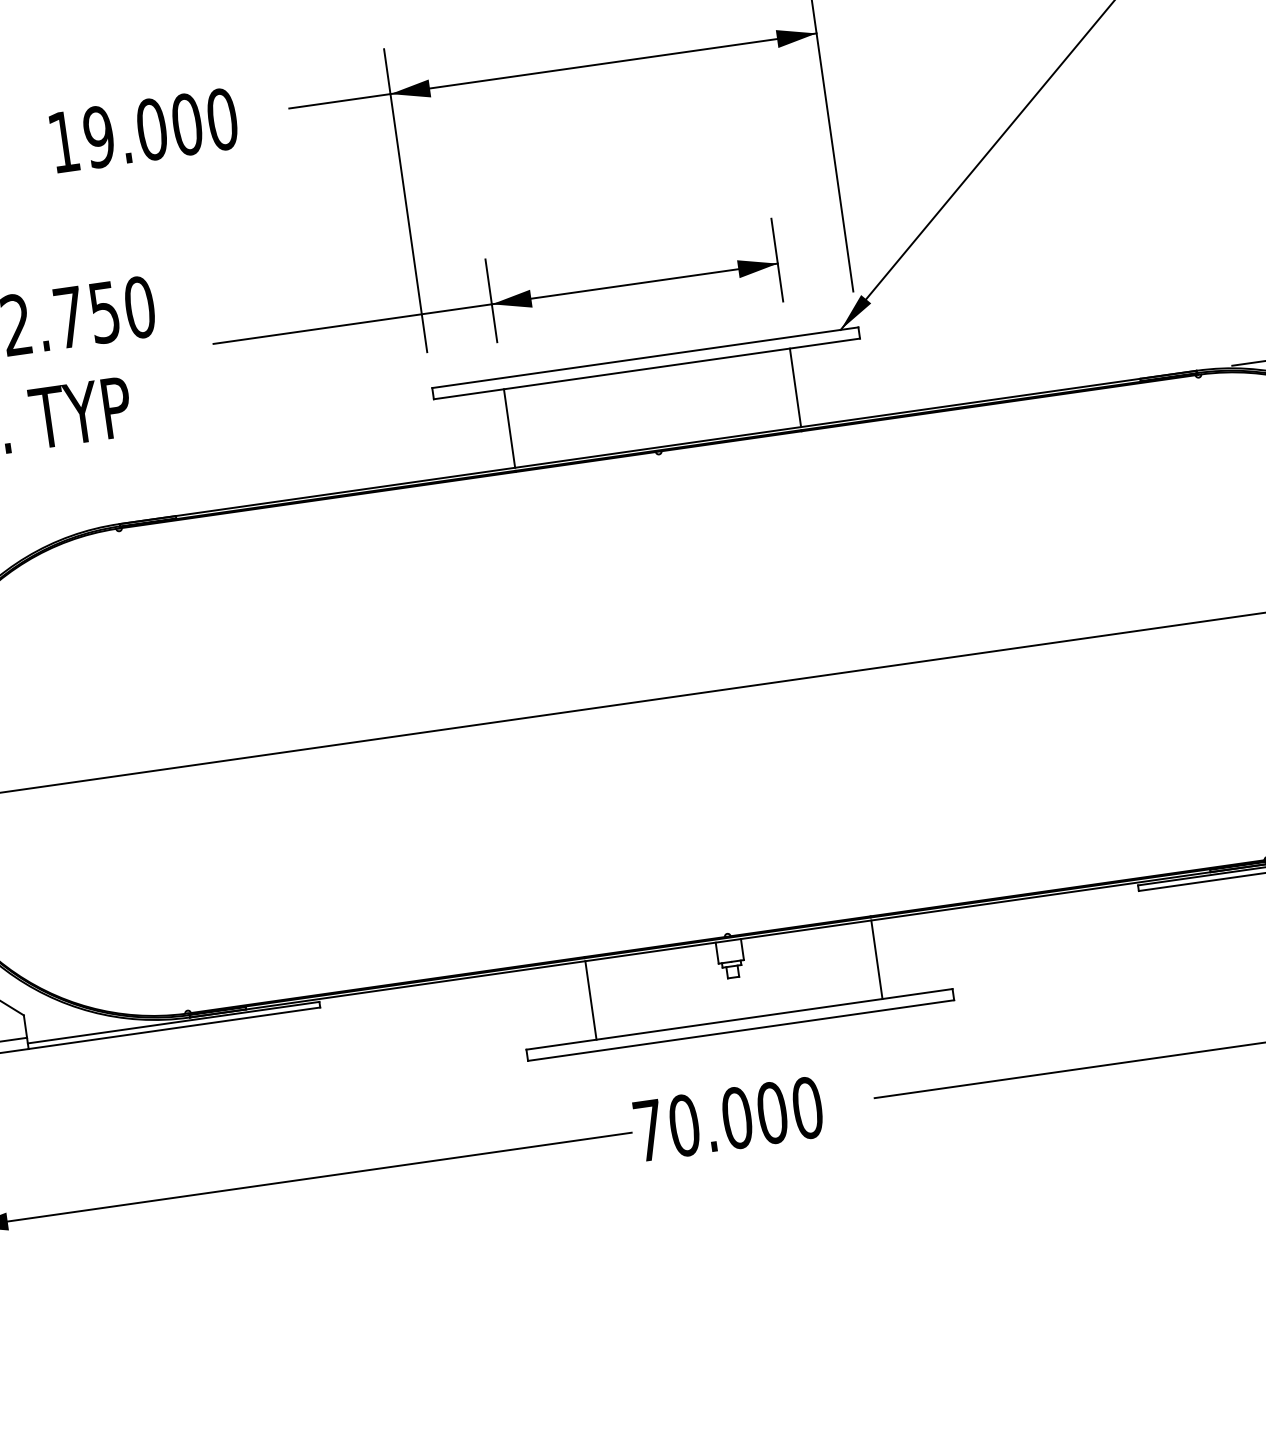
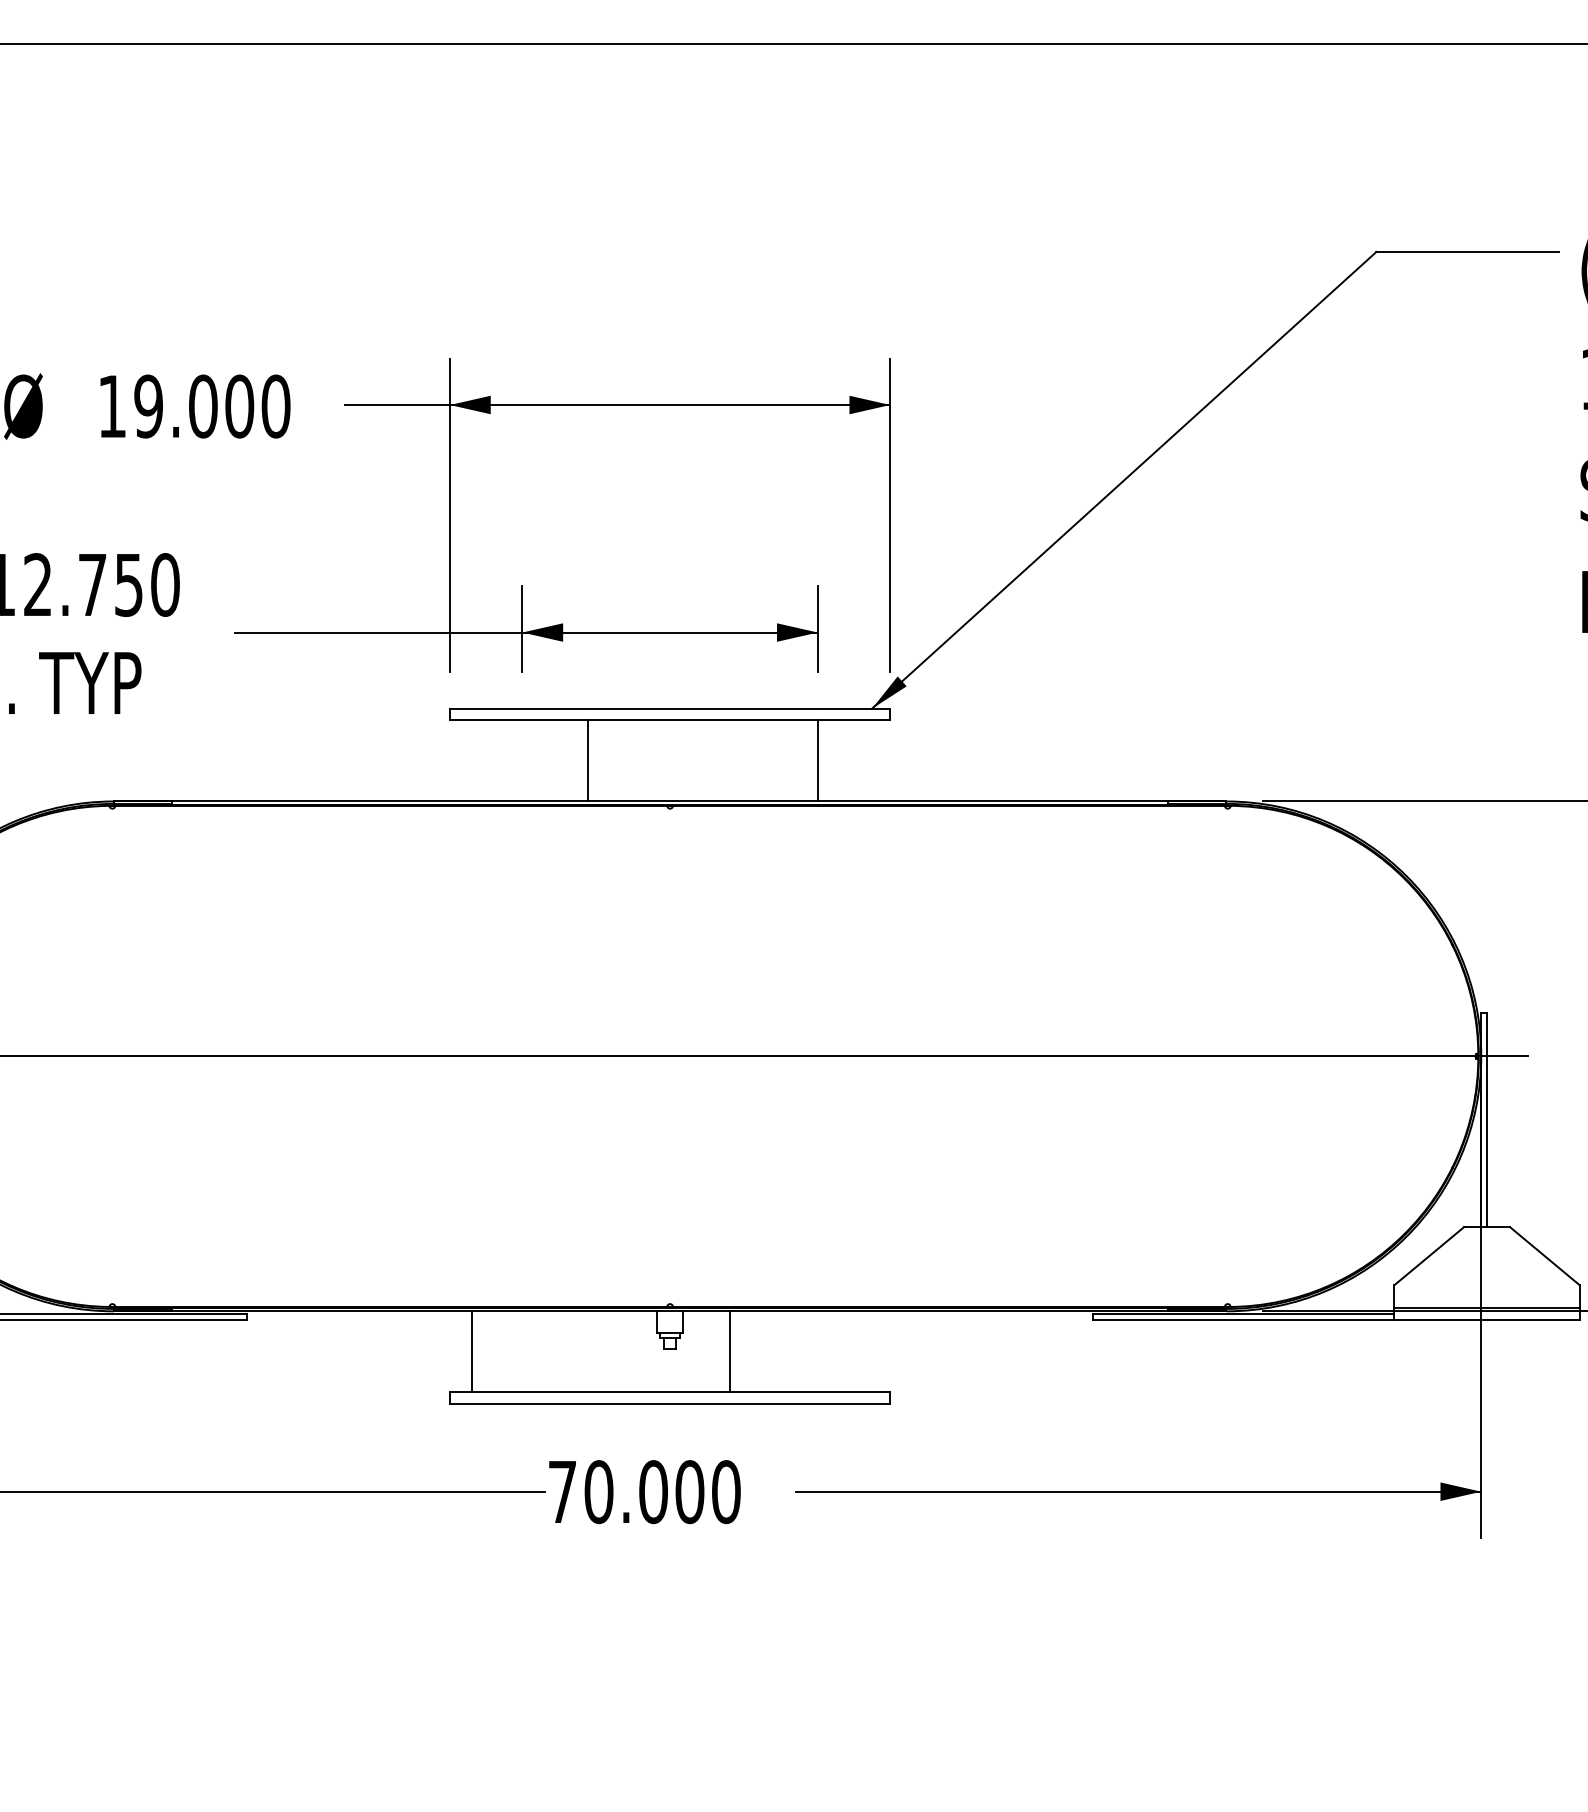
line: (509, 428) -> (588, 760), moved
line: (876, 959) -> (729, 1351), moved
line: (591, 1000) -> (472, 1351), moved

